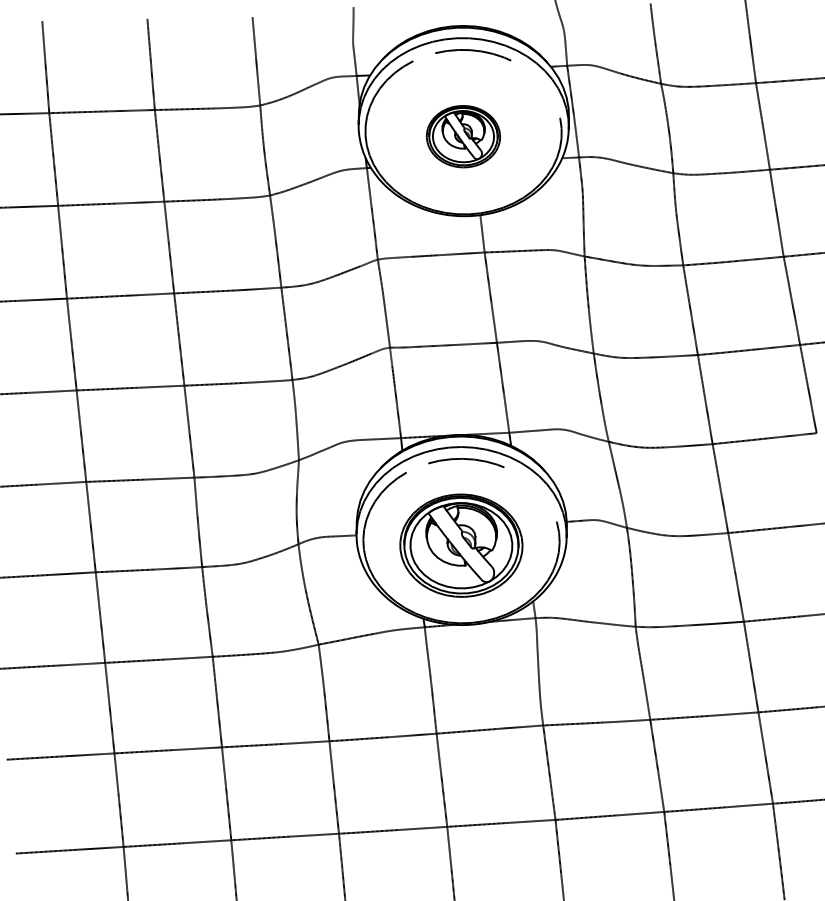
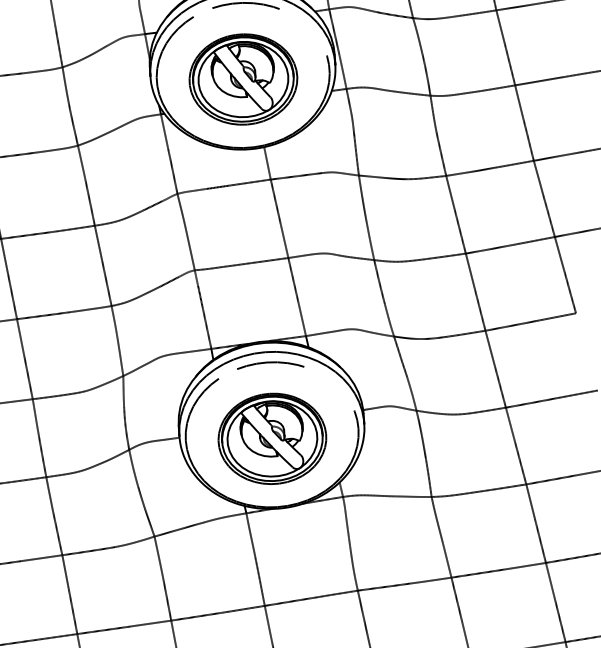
part: (463, 136) -> (243, 79), size x1.67

